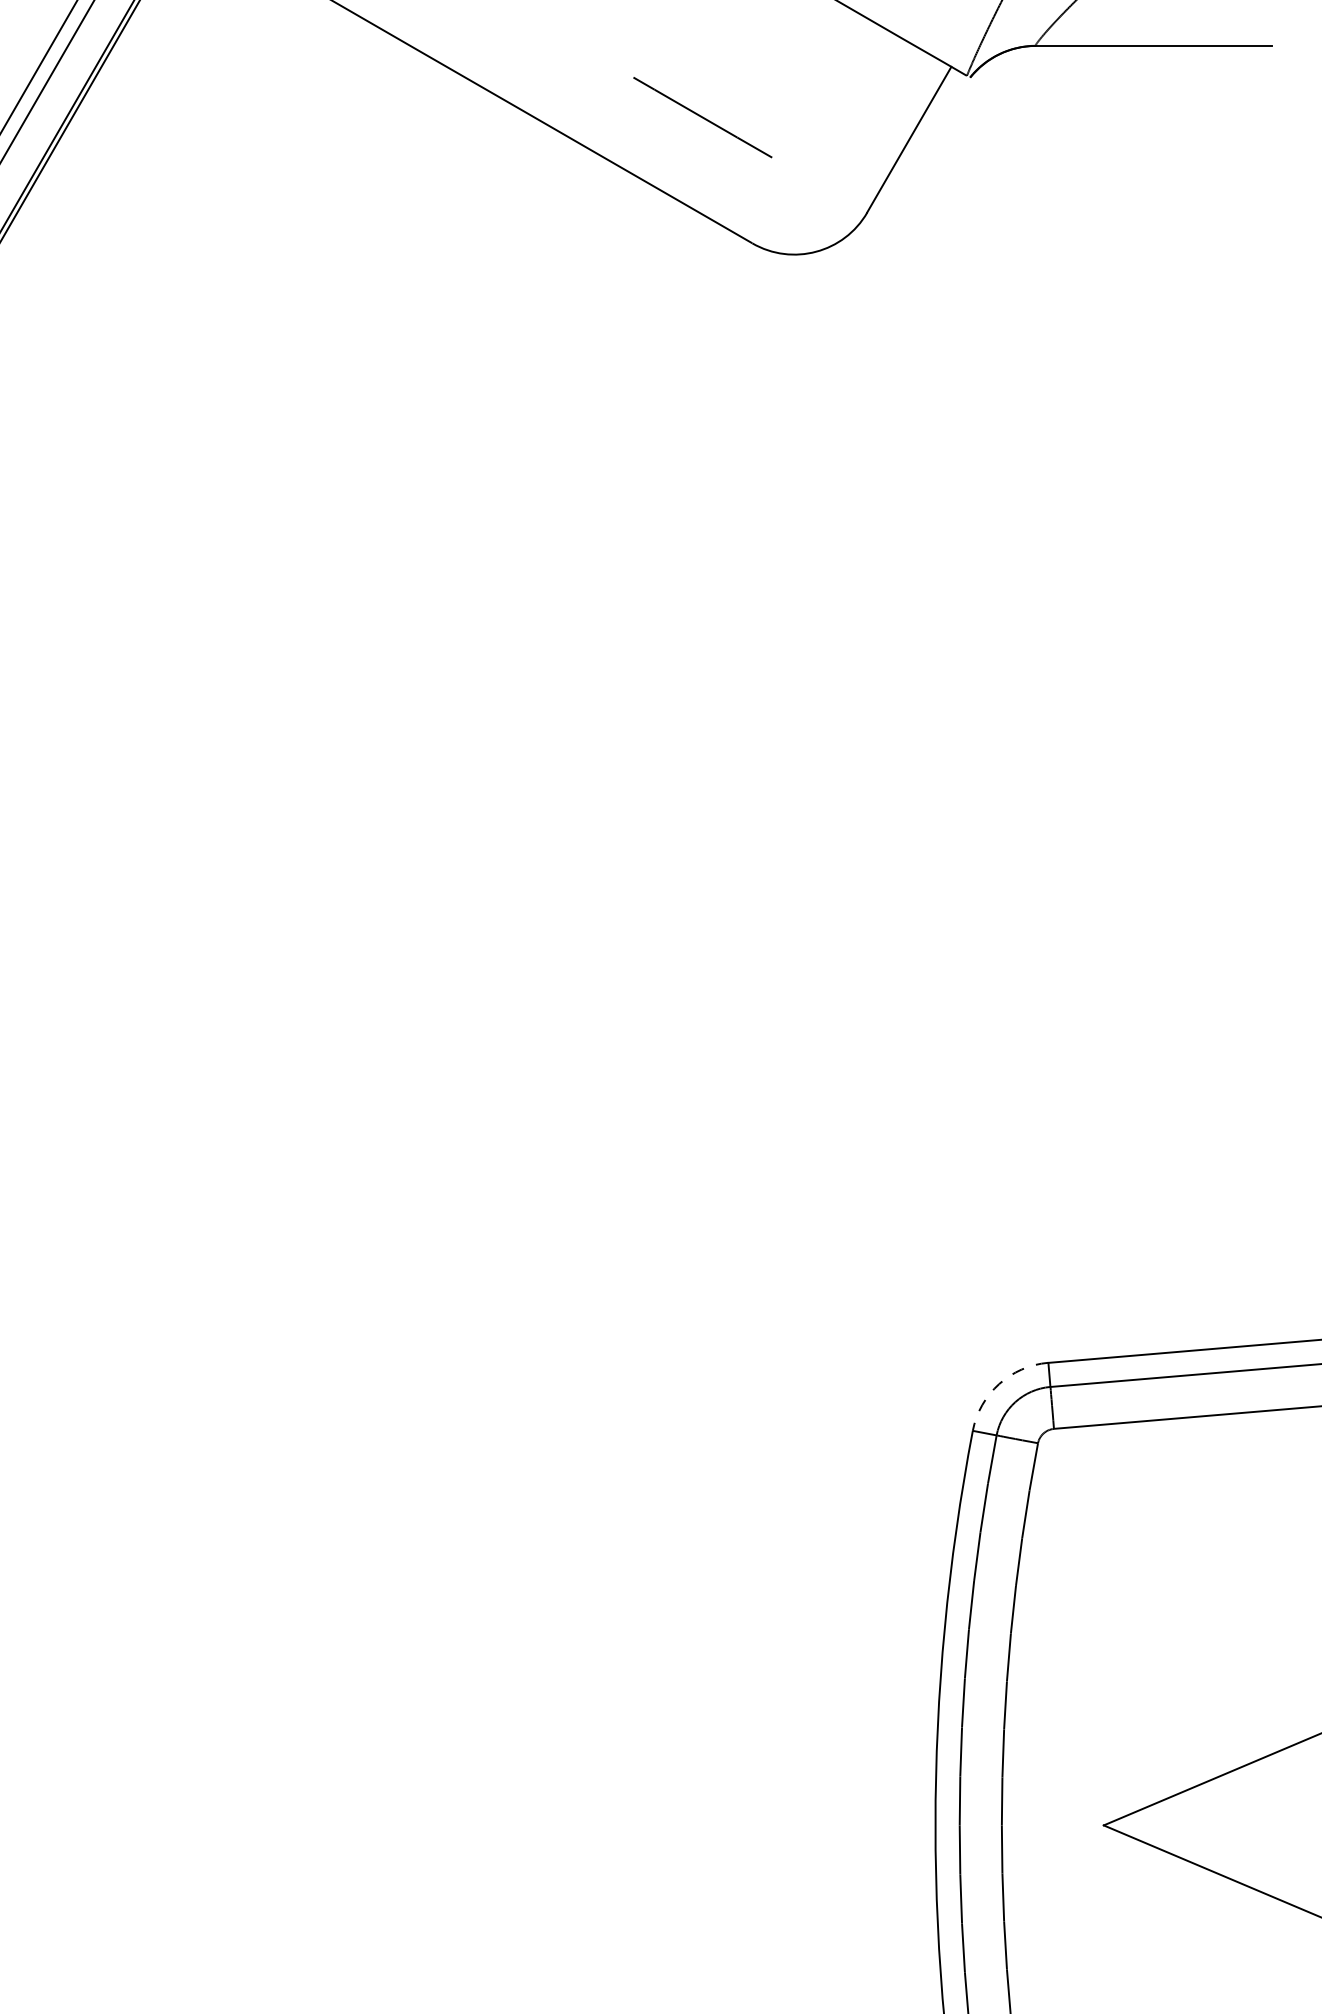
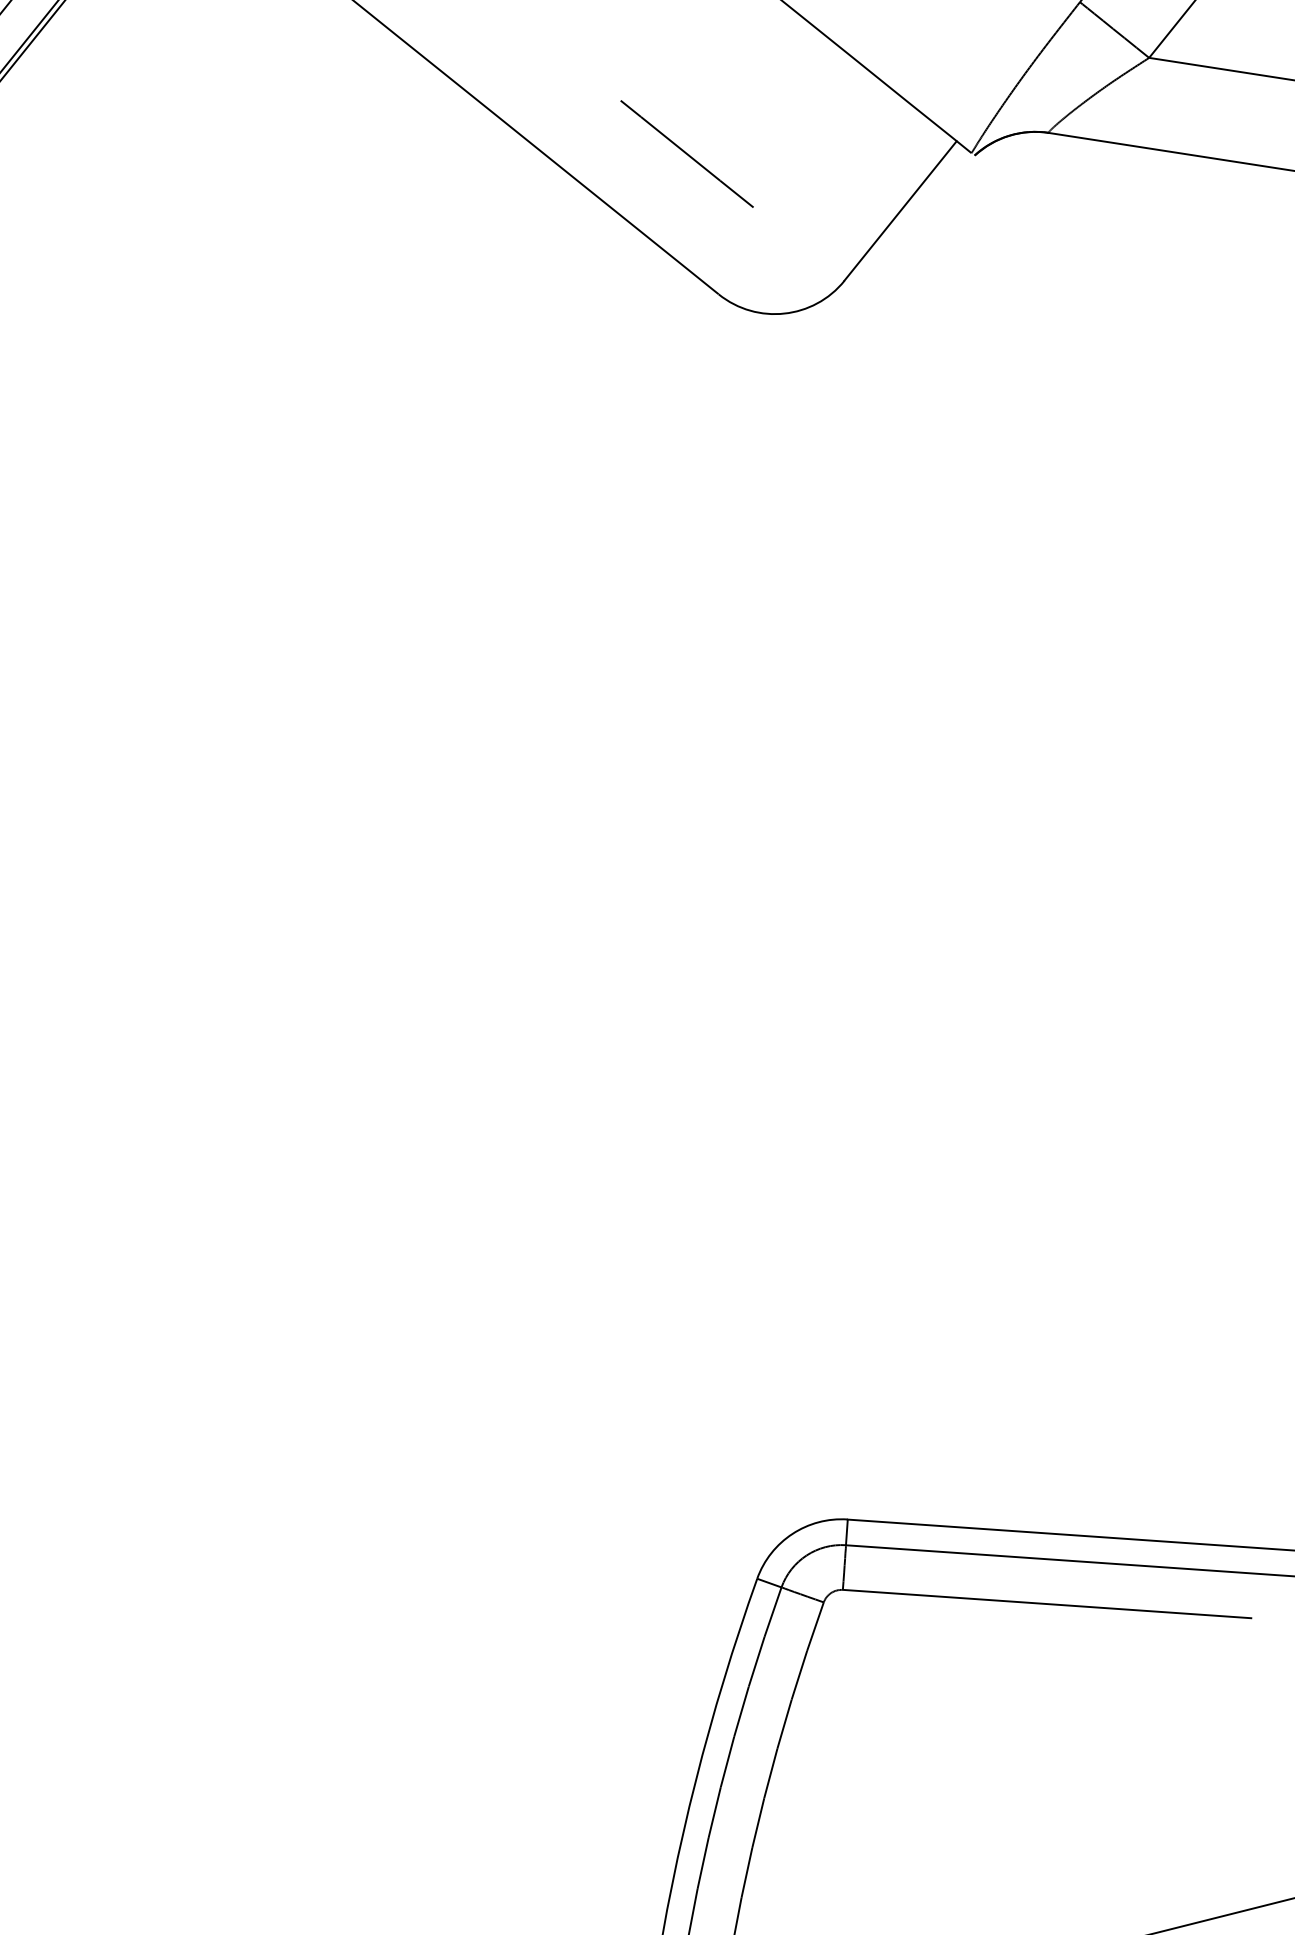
arc: (999, 1384) -> (792, 1534), dashed -> solid

